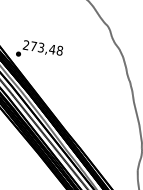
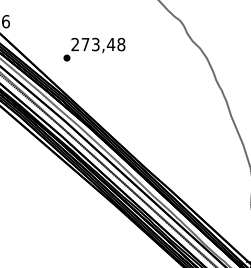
text: (39, 51) -> (94, 49), moved

